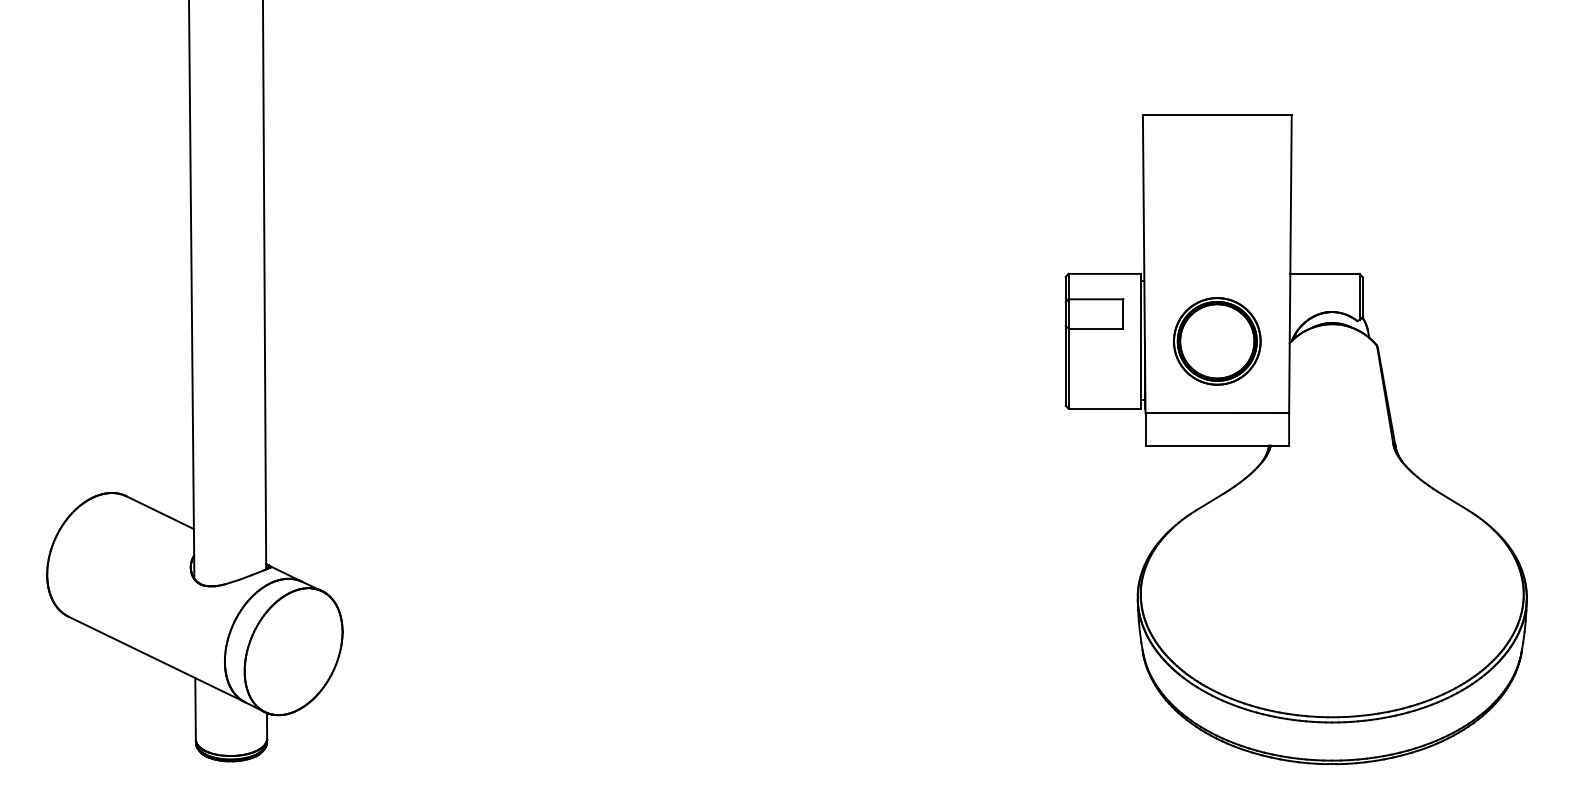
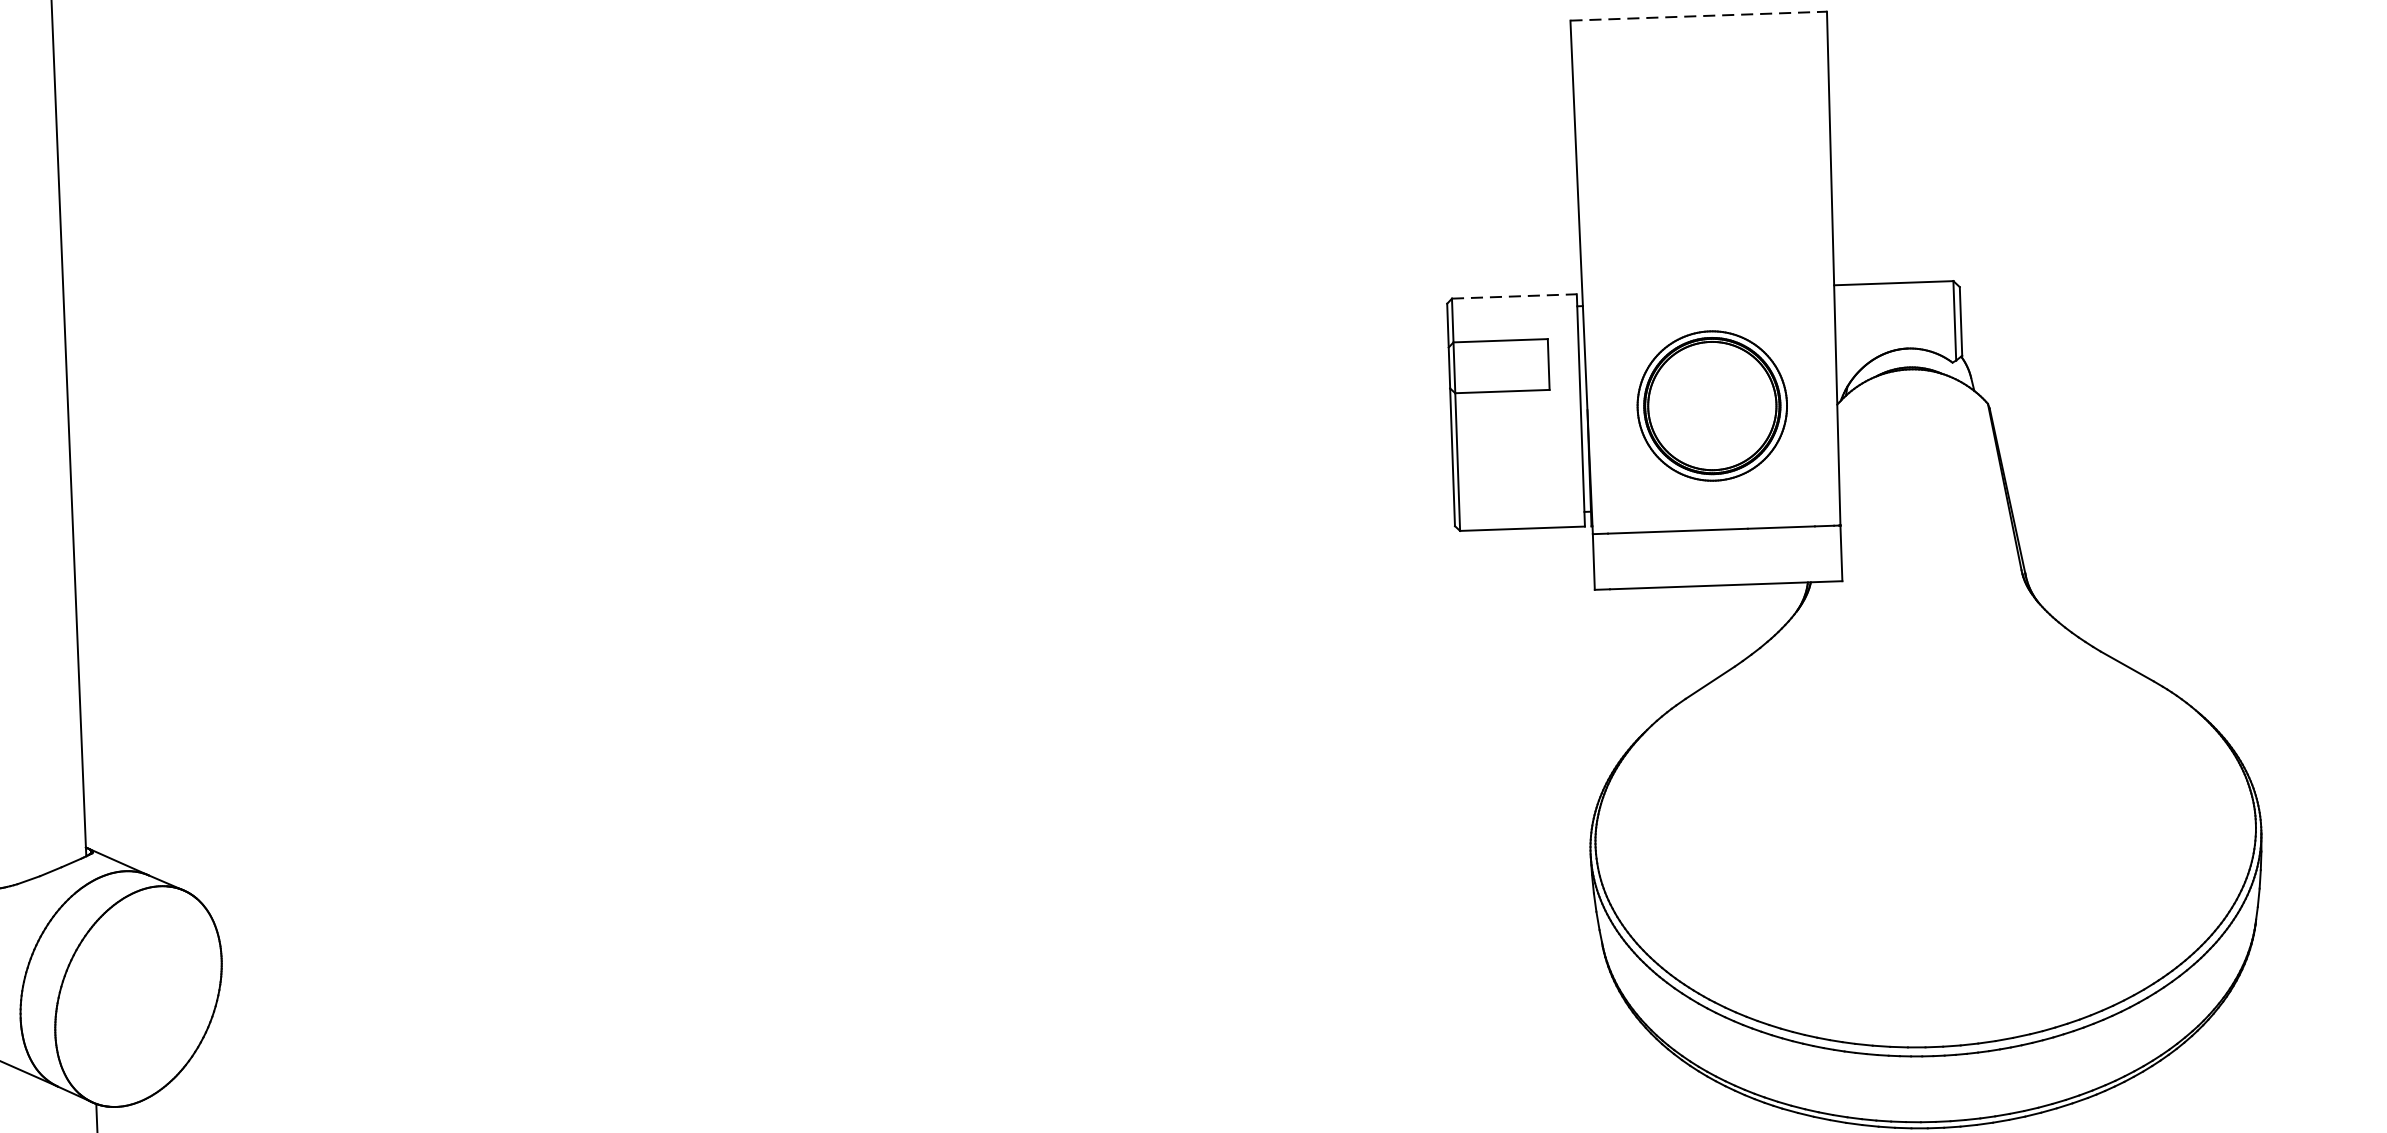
line: (1217, 115) -> (1699, 16), solid -> dashed
line: (1105, 273) -> (1515, 295), solid -> dashed

